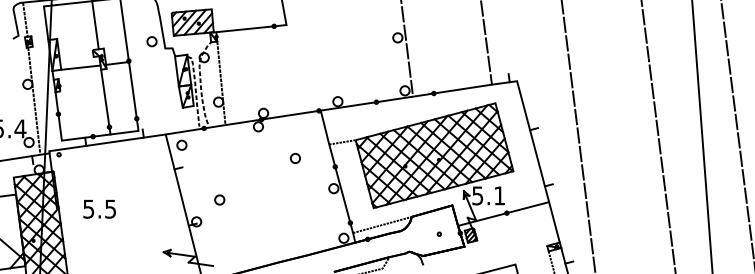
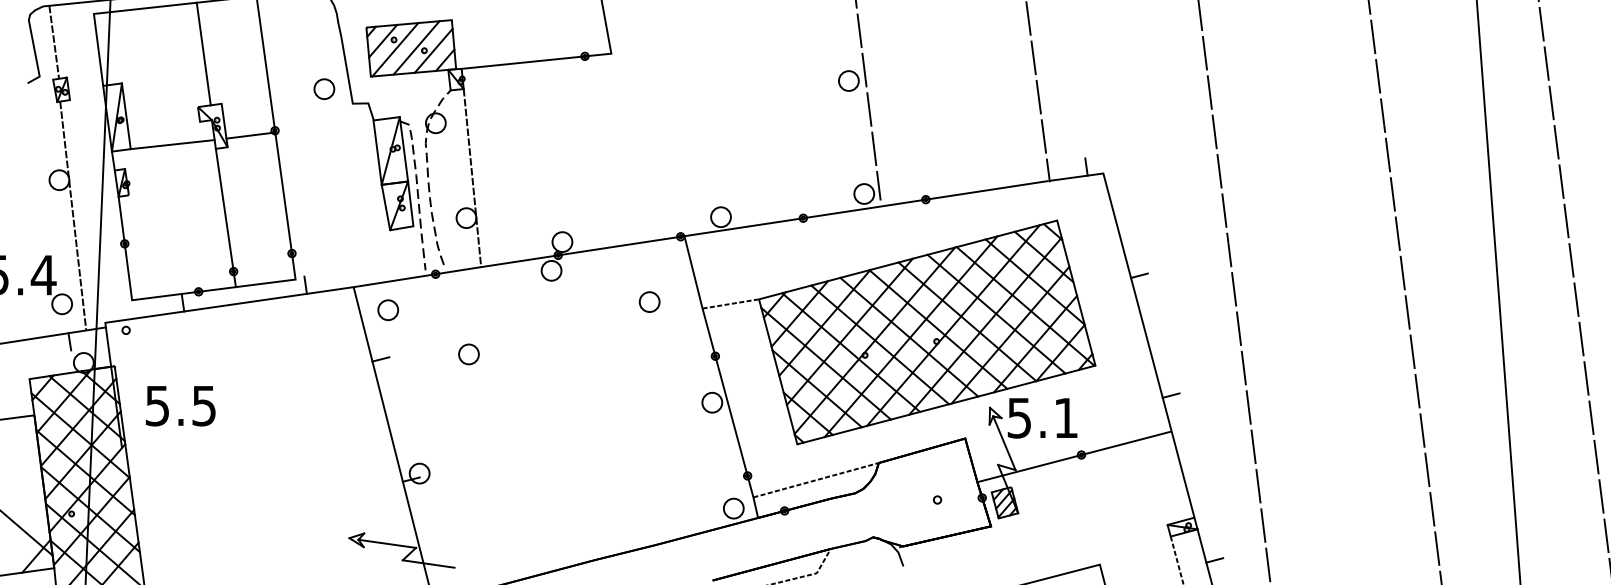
part: (294, 158) -> (647, 302), moved
part: (219, 199) -> (468, 353), moved
text: (99, 209) -> (180, 406), moved

